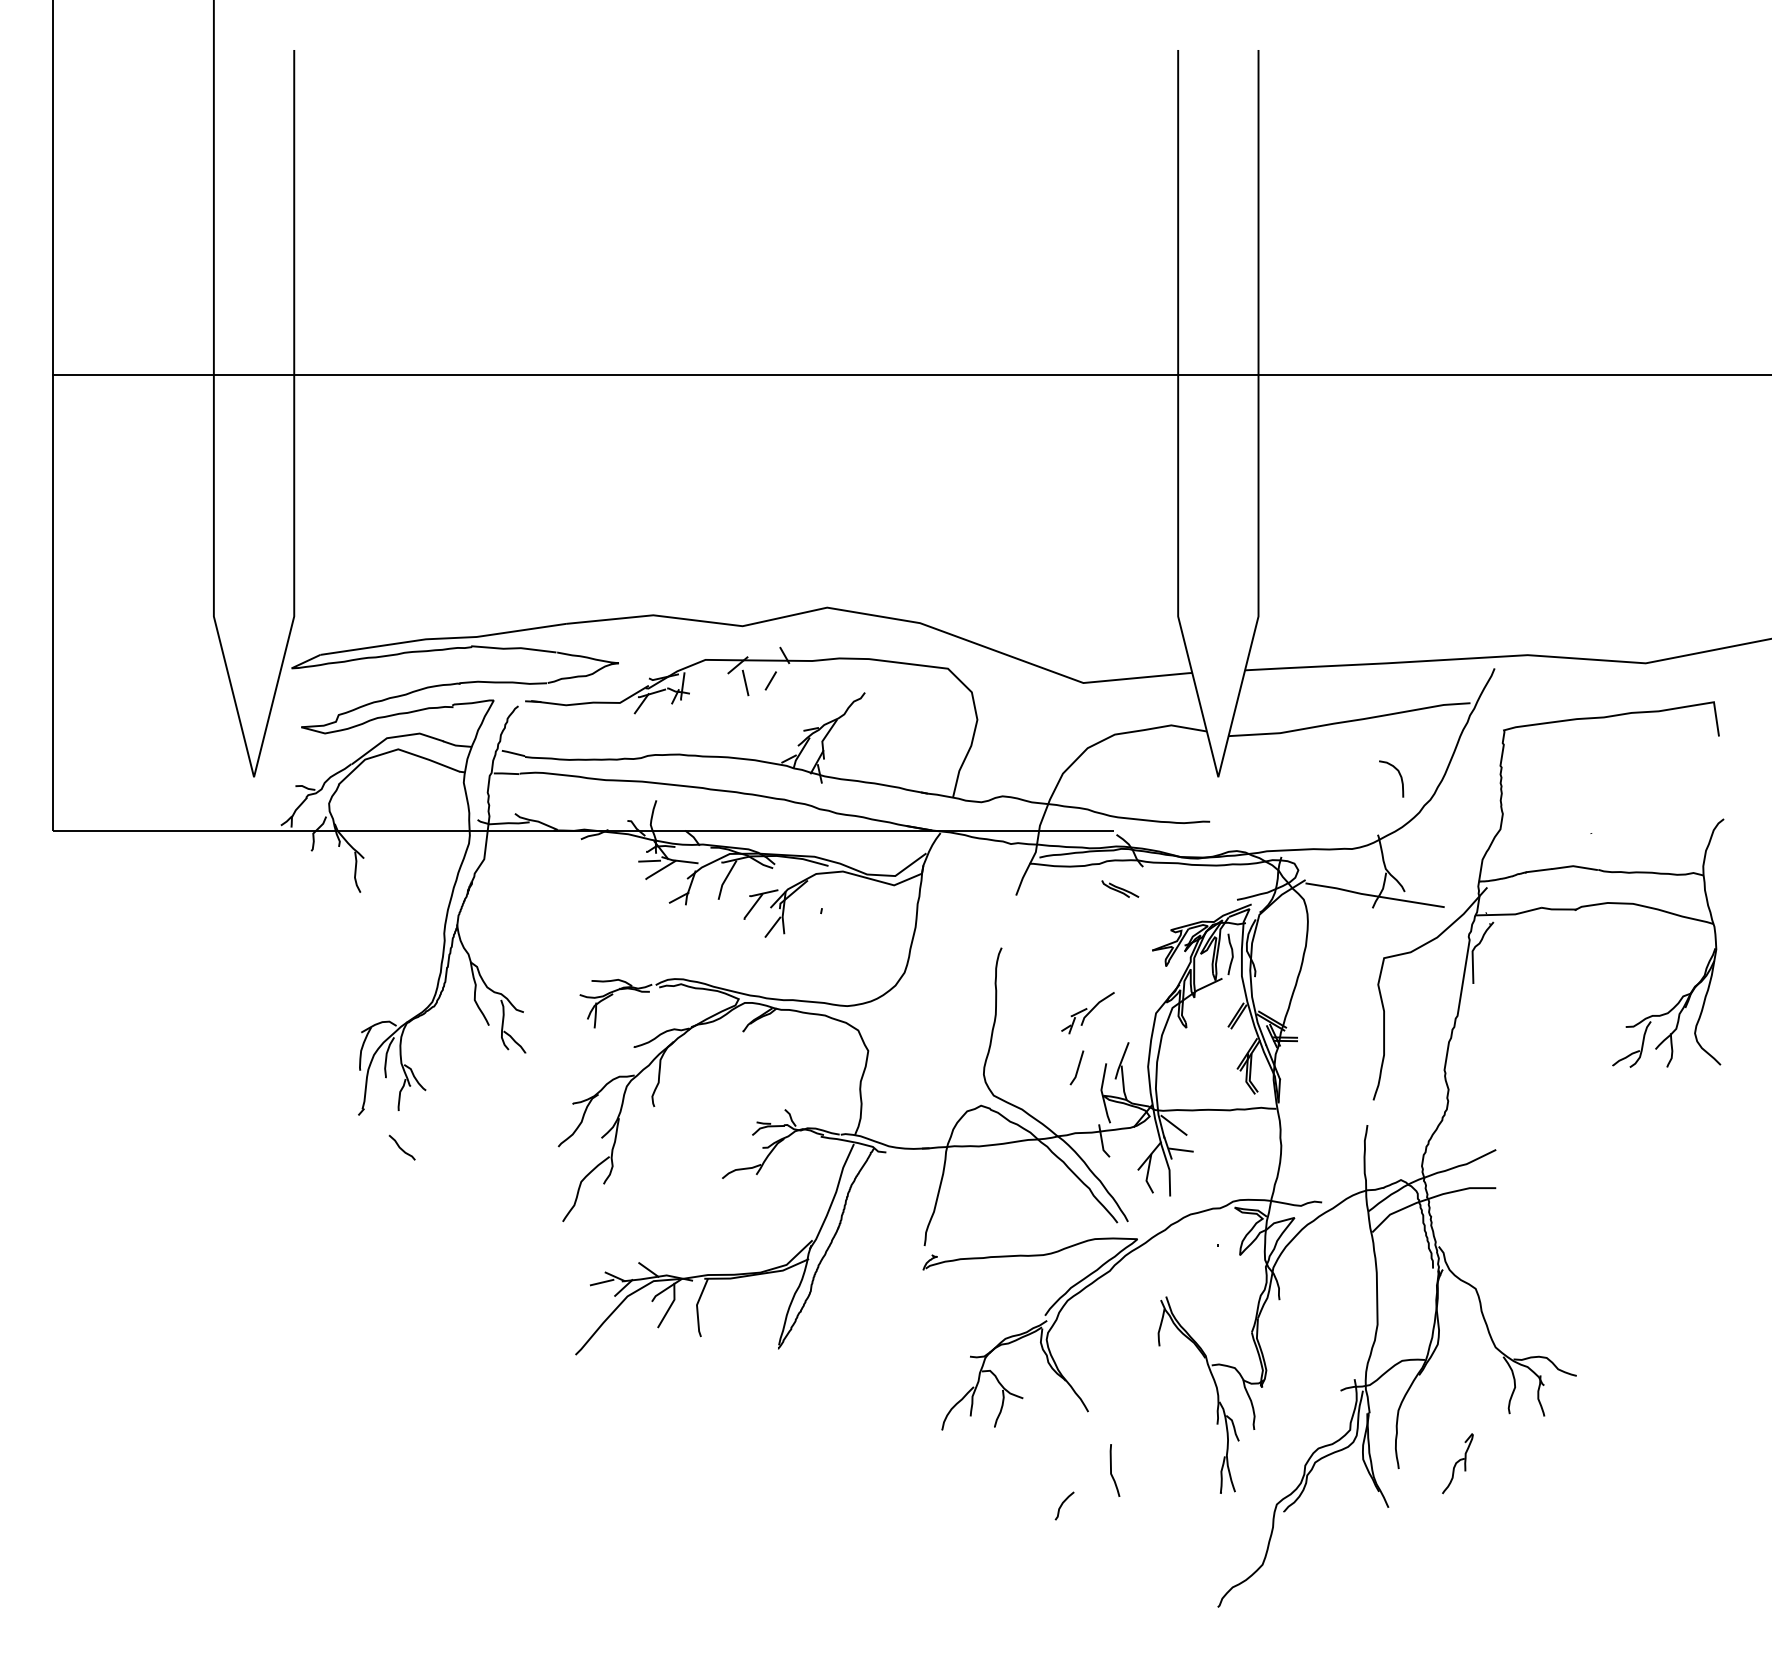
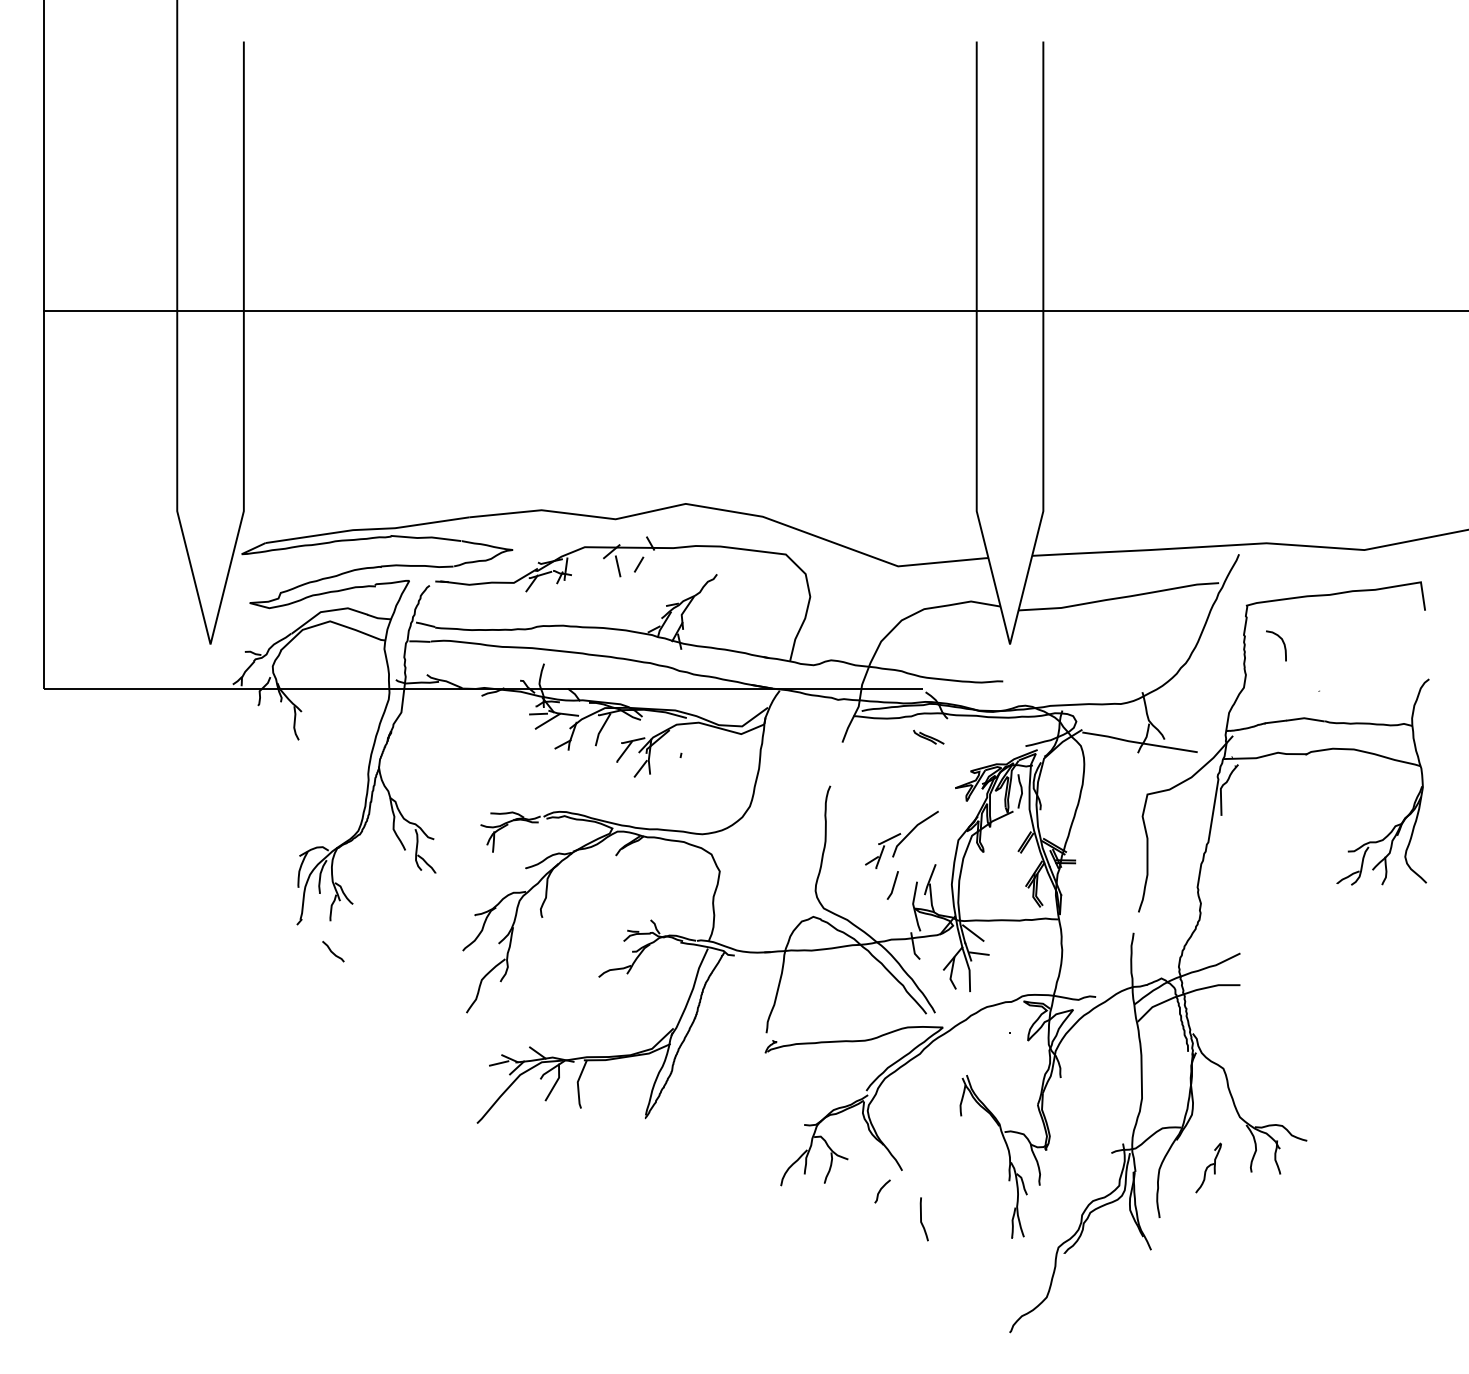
curve: (1399, 775) -> (1282, 643), moved
part: (1087, 1013) -> (901, 840), size x1.67
part: (1457, 1463) -> (1208, 1167), moved
curve: (1062, 1505) -> (880, 1191), moved

